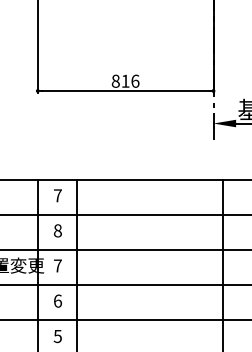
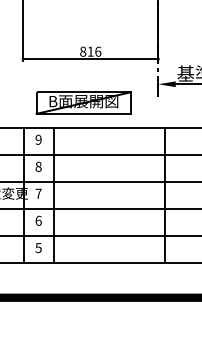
part: (116, 147) -> (83, 102), added
text: (57, 195) -> (38, 139), 7 -> 9

